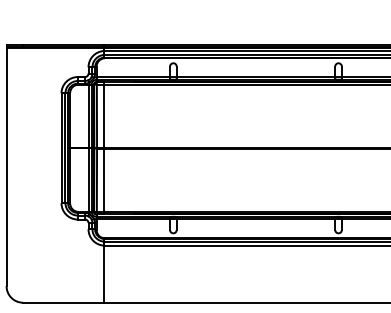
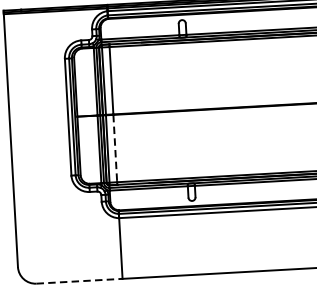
line: (104, 180) -> (115, 148), solid -> dashed
line: (64, 302) -> (80, 280), solid -> dashed

